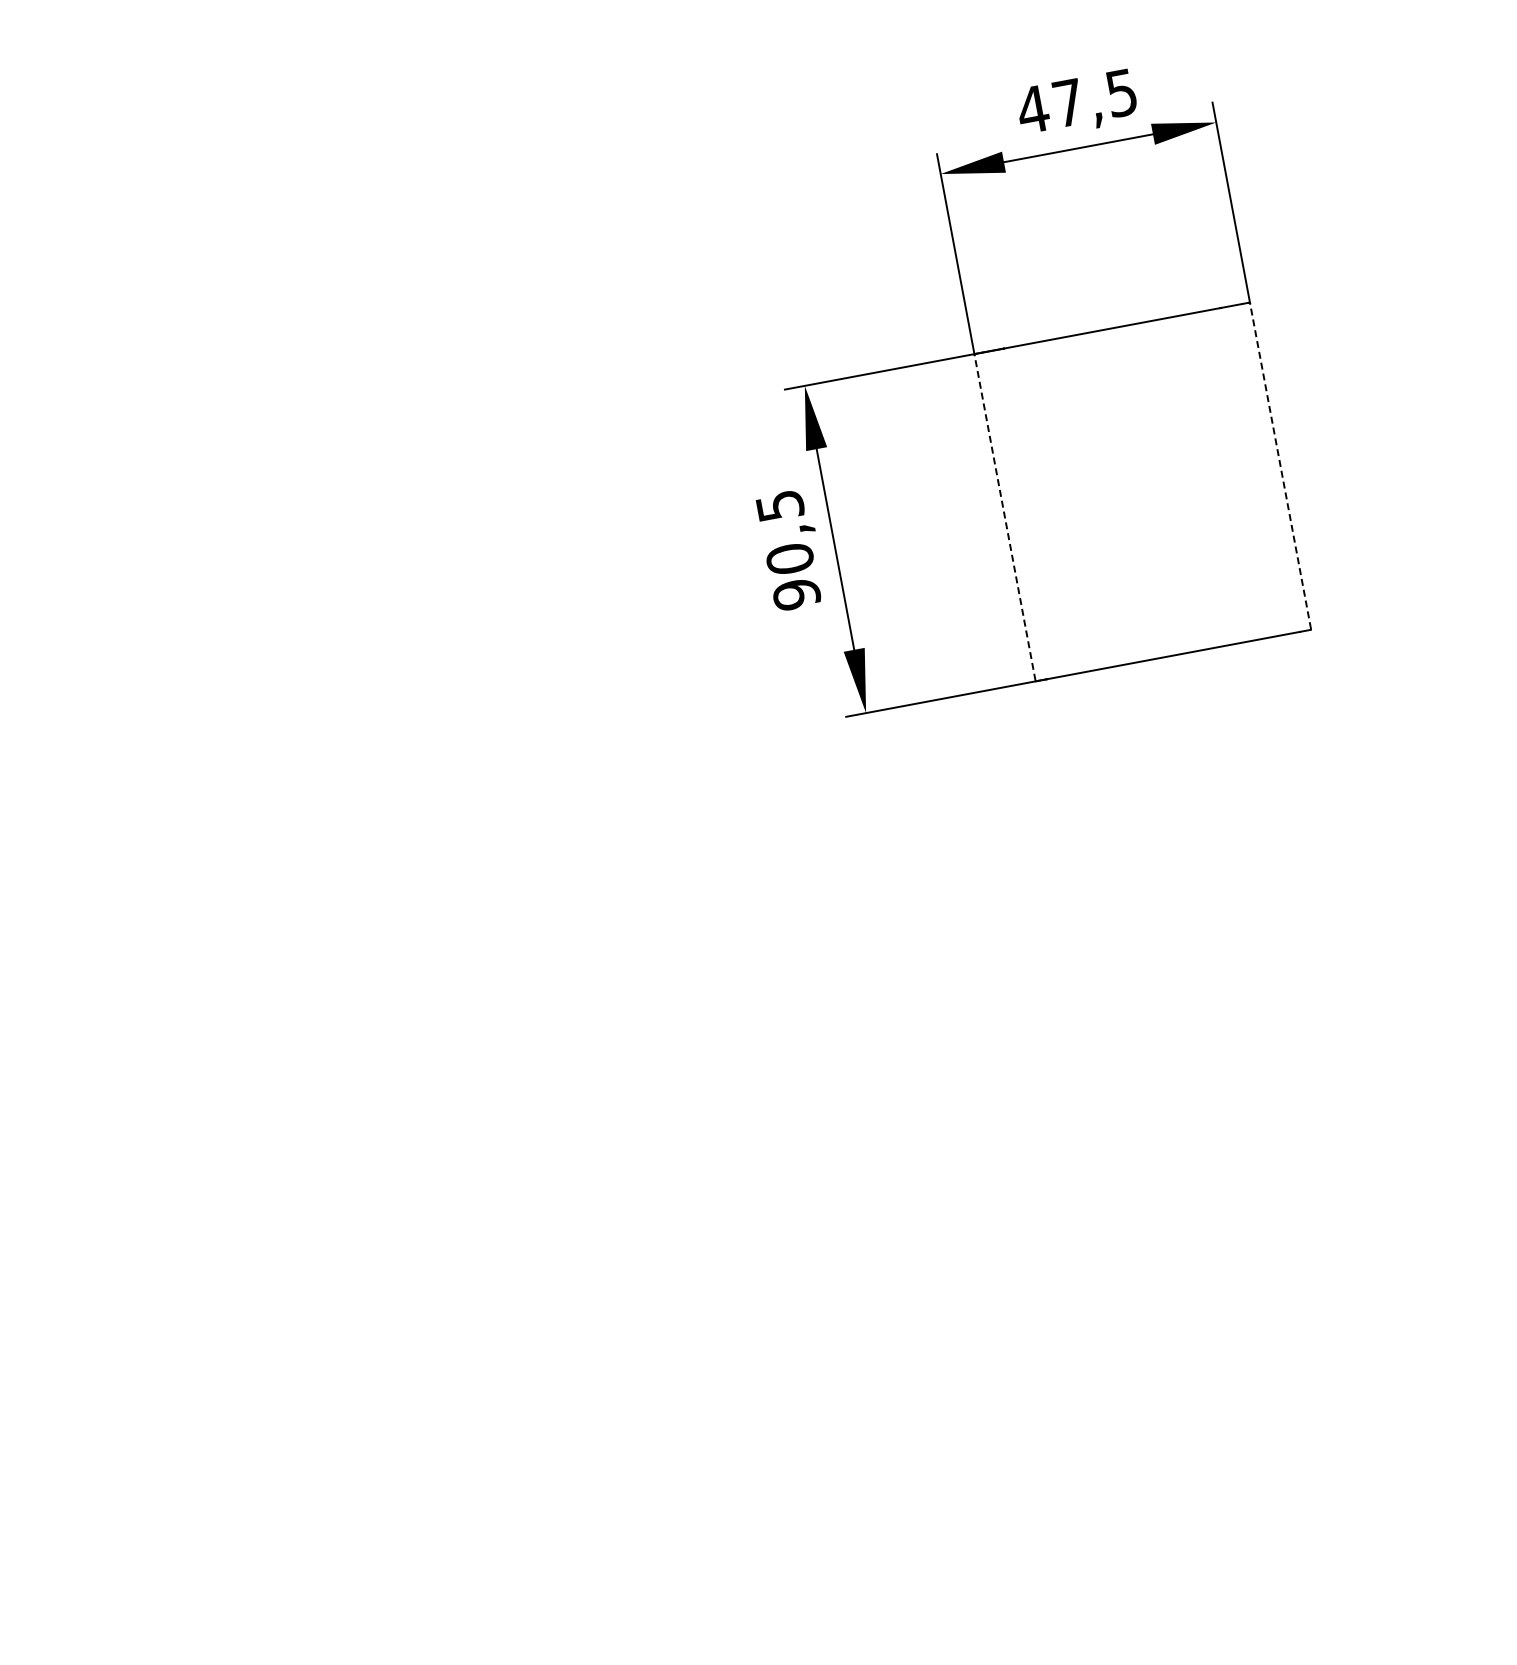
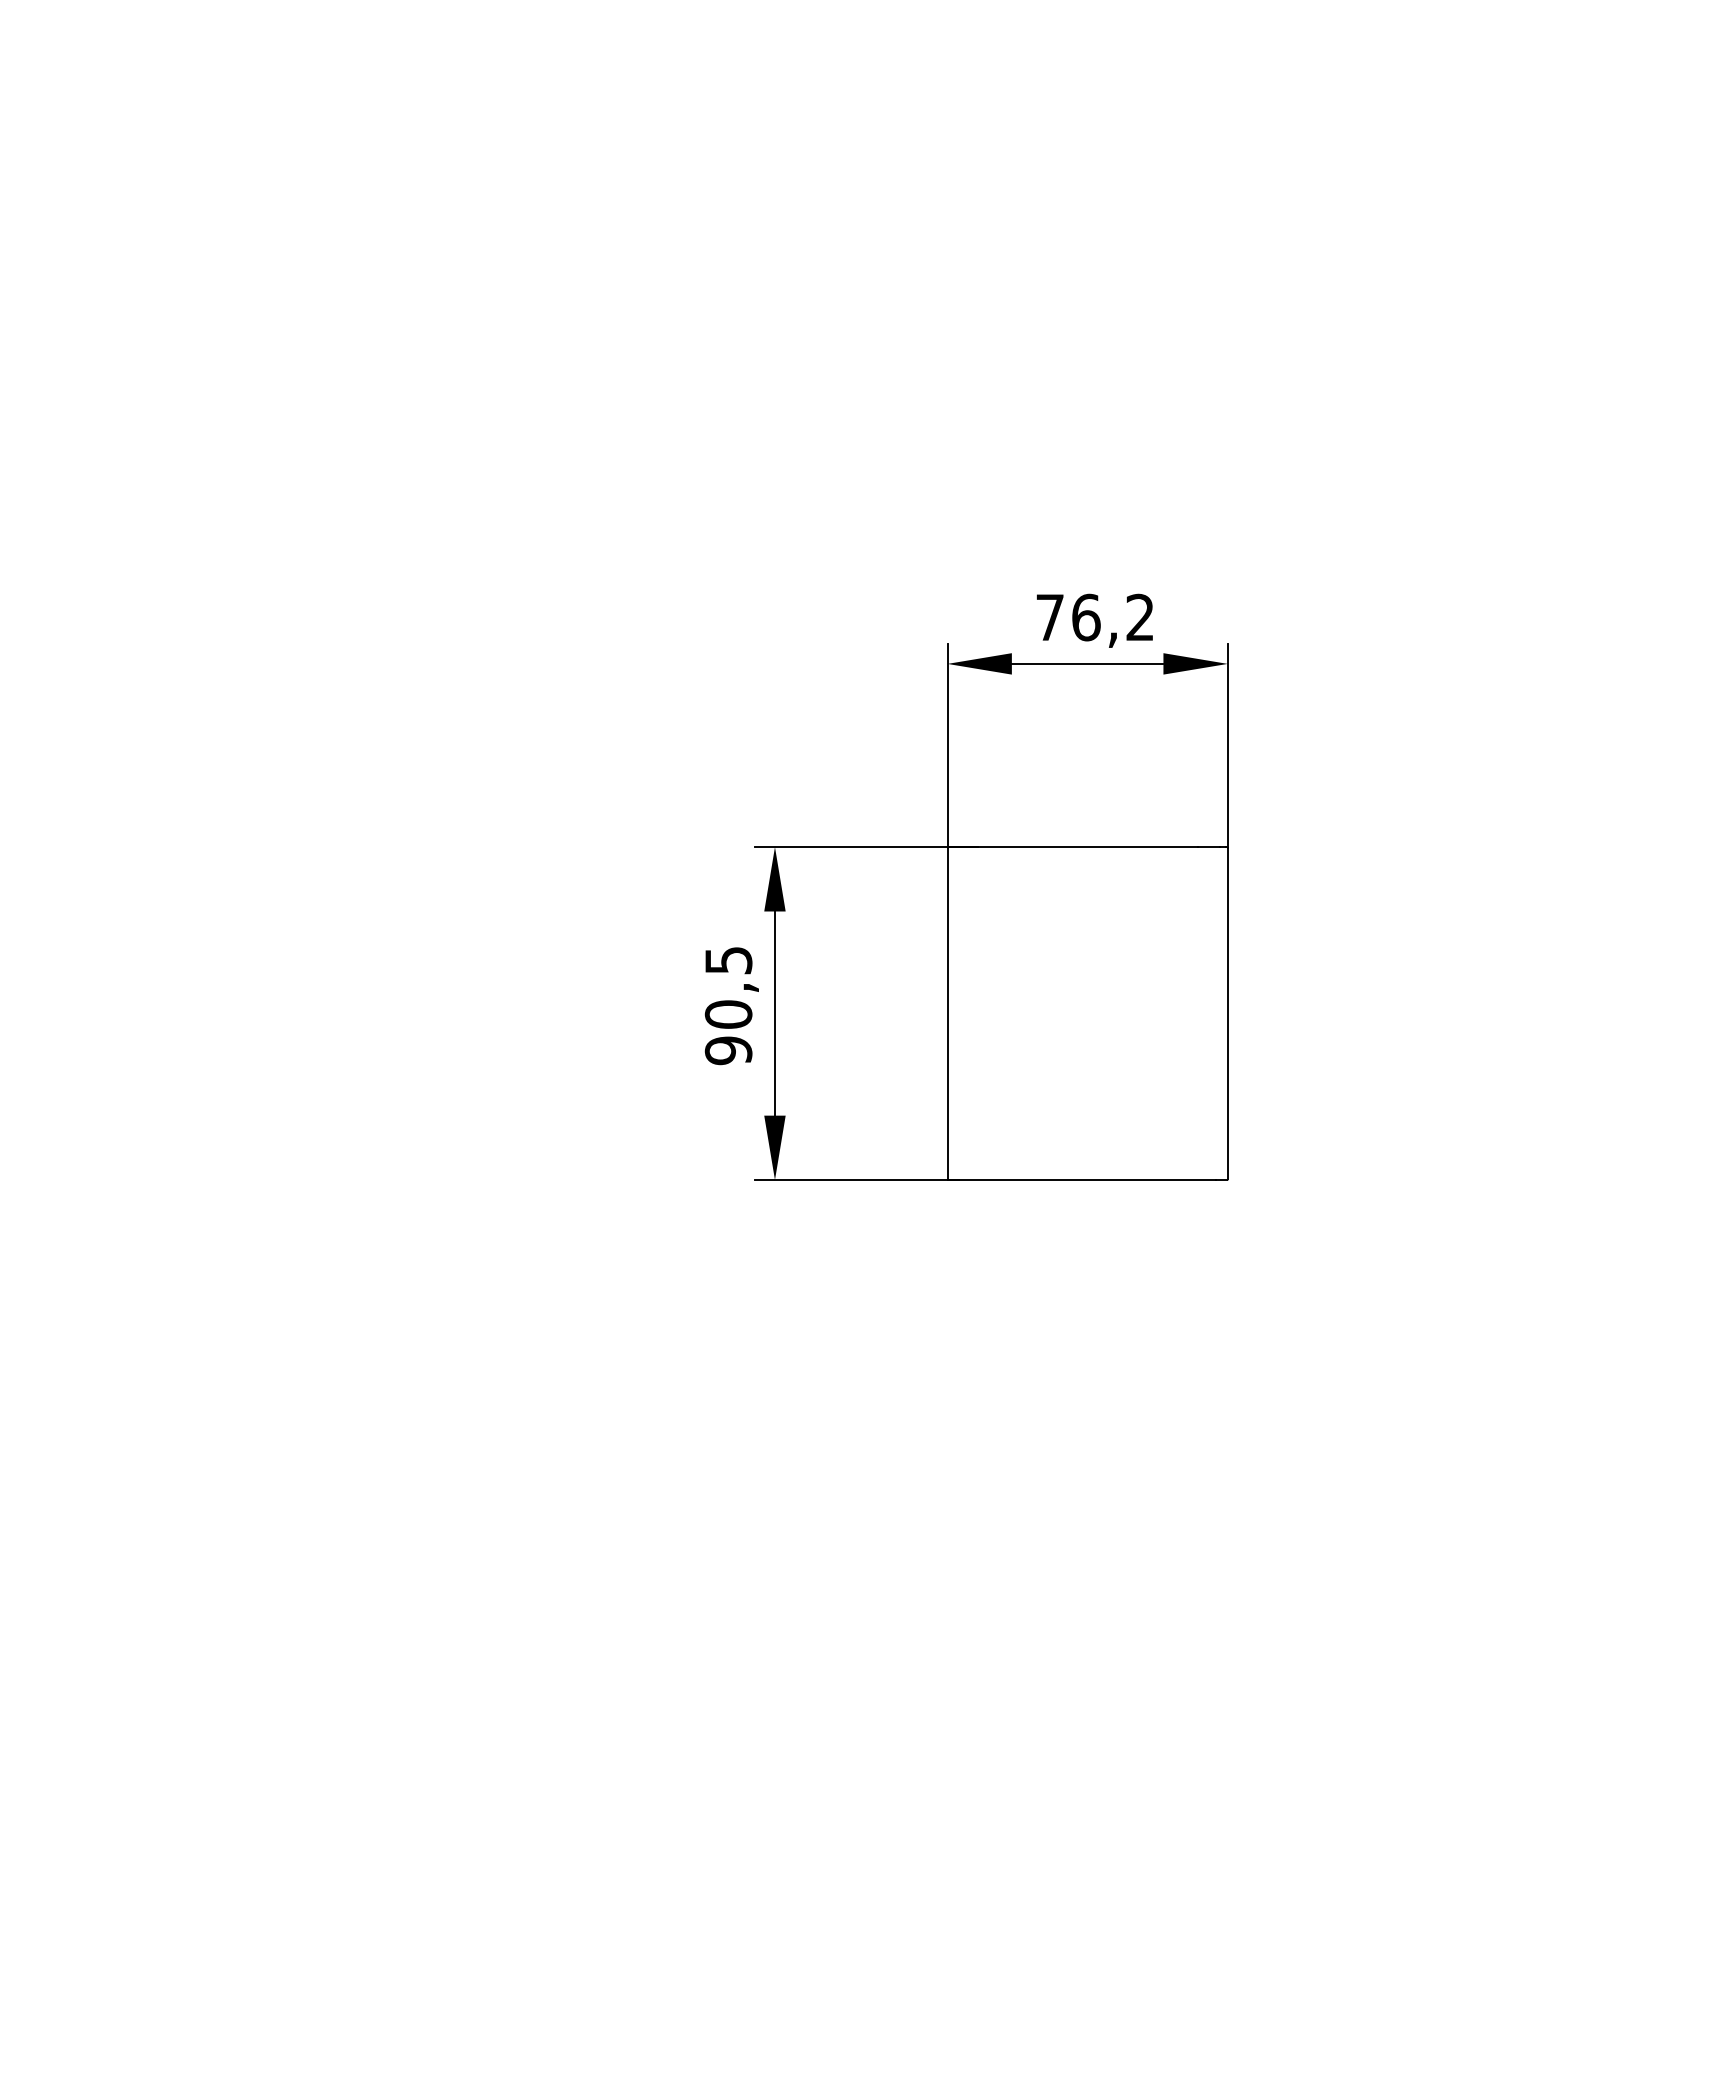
text: (1076, 101) -> (1094, 617), 47,5 -> 76,2
line: (1280, 466) -> (1227, 1013), dashed -> solid
line: (1005, 517) -> (947, 1013), dashed -> solid

